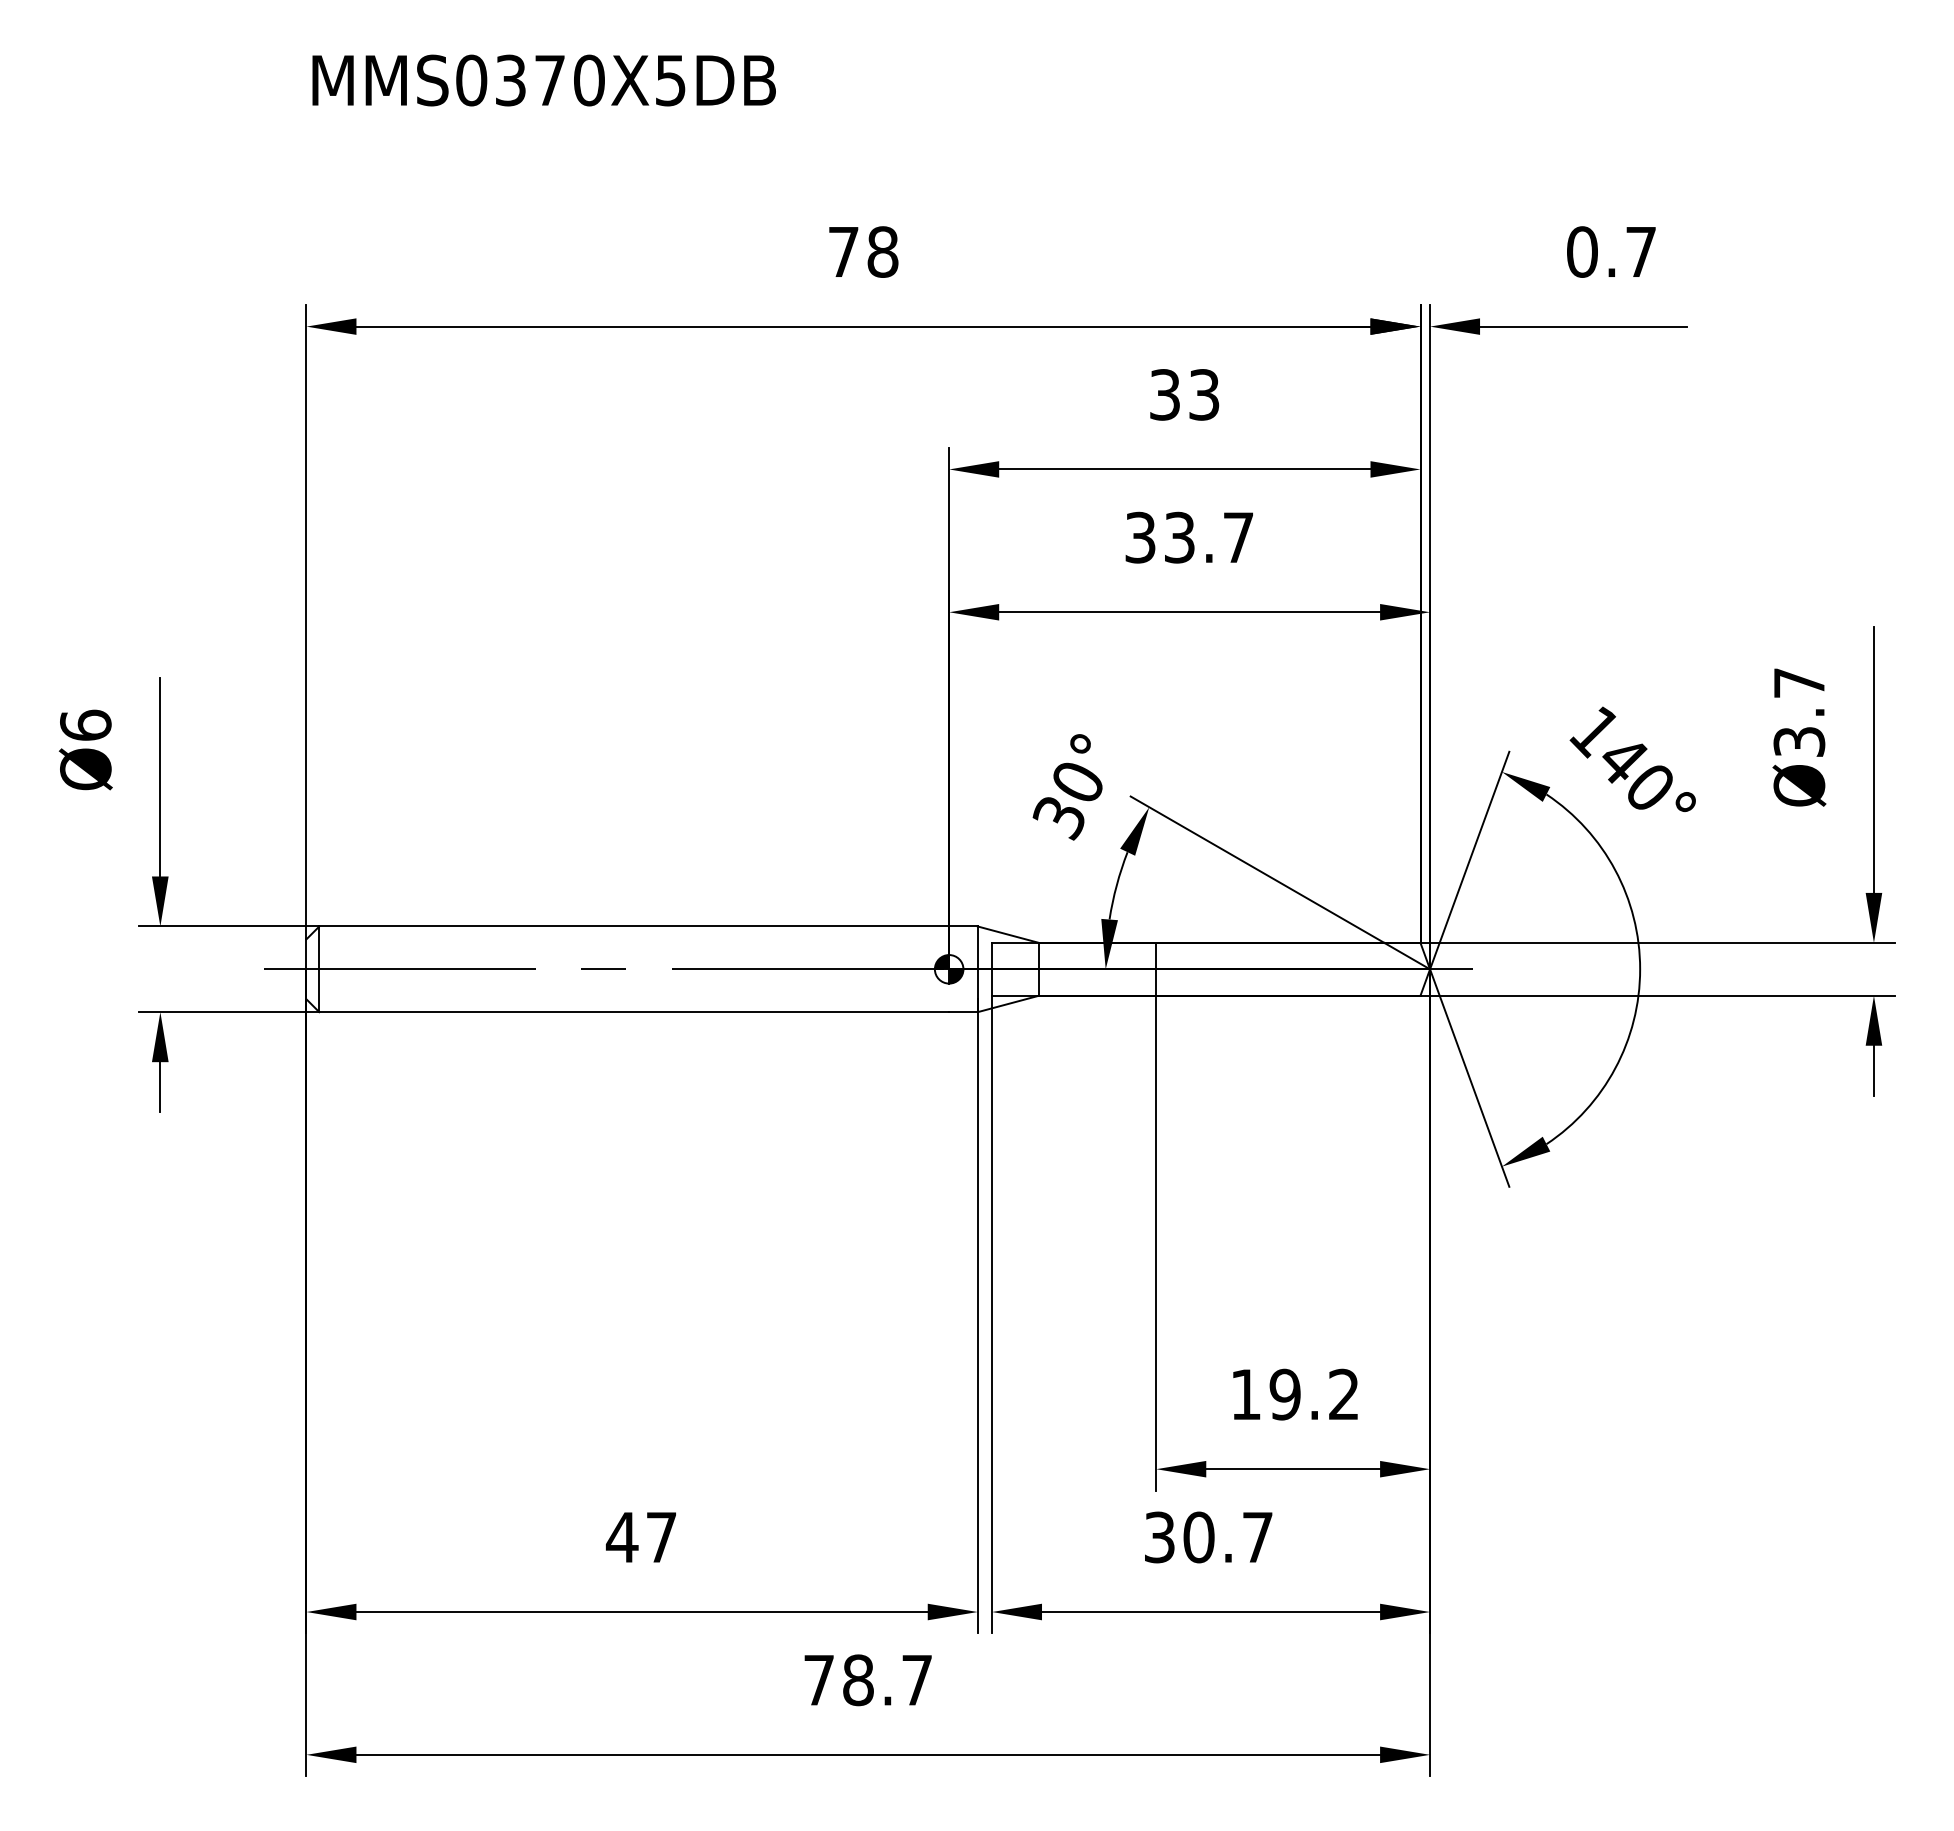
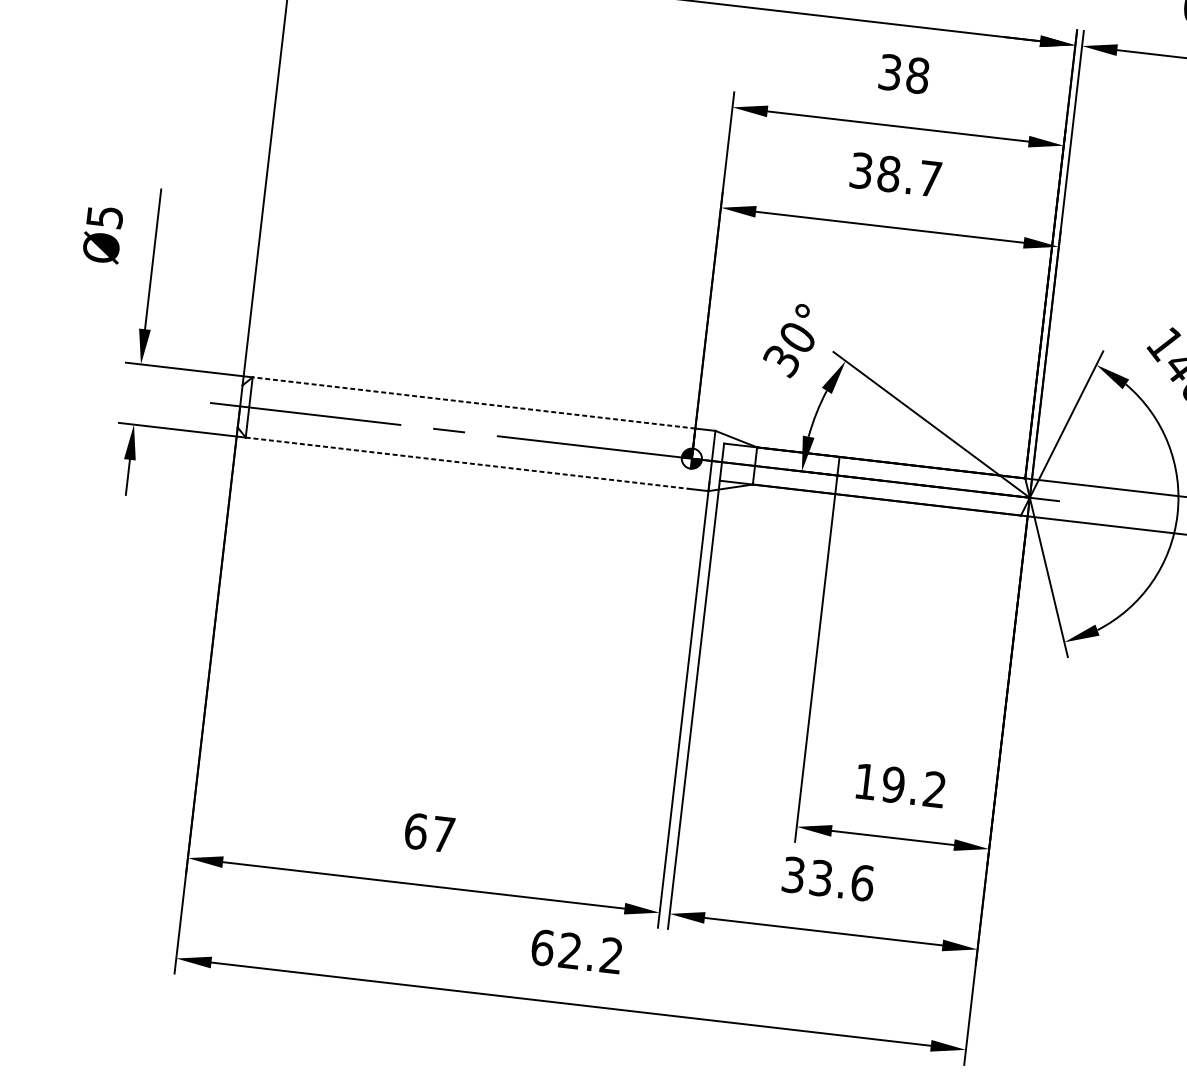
text: (1204, 394) -> (918, 75), 33 -> 38
text: (1179, 537) -> (888, 173), 33.7 -> 38.7
text: (85, 724) -> (104, 216), Ø6 -> Ø5
line: (634, 926) -> (474, 402), solid -> dashed
line: (634, 1012) -> (467, 463), solid -> dashed
text: (621, 1537) -> (415, 831), 47 -> 67
text: (1228, 1537) -> (841, 880), 30.7 -> 33.6
text: (867, 1680) -> (576, 951), 78.7 -> 62.2

